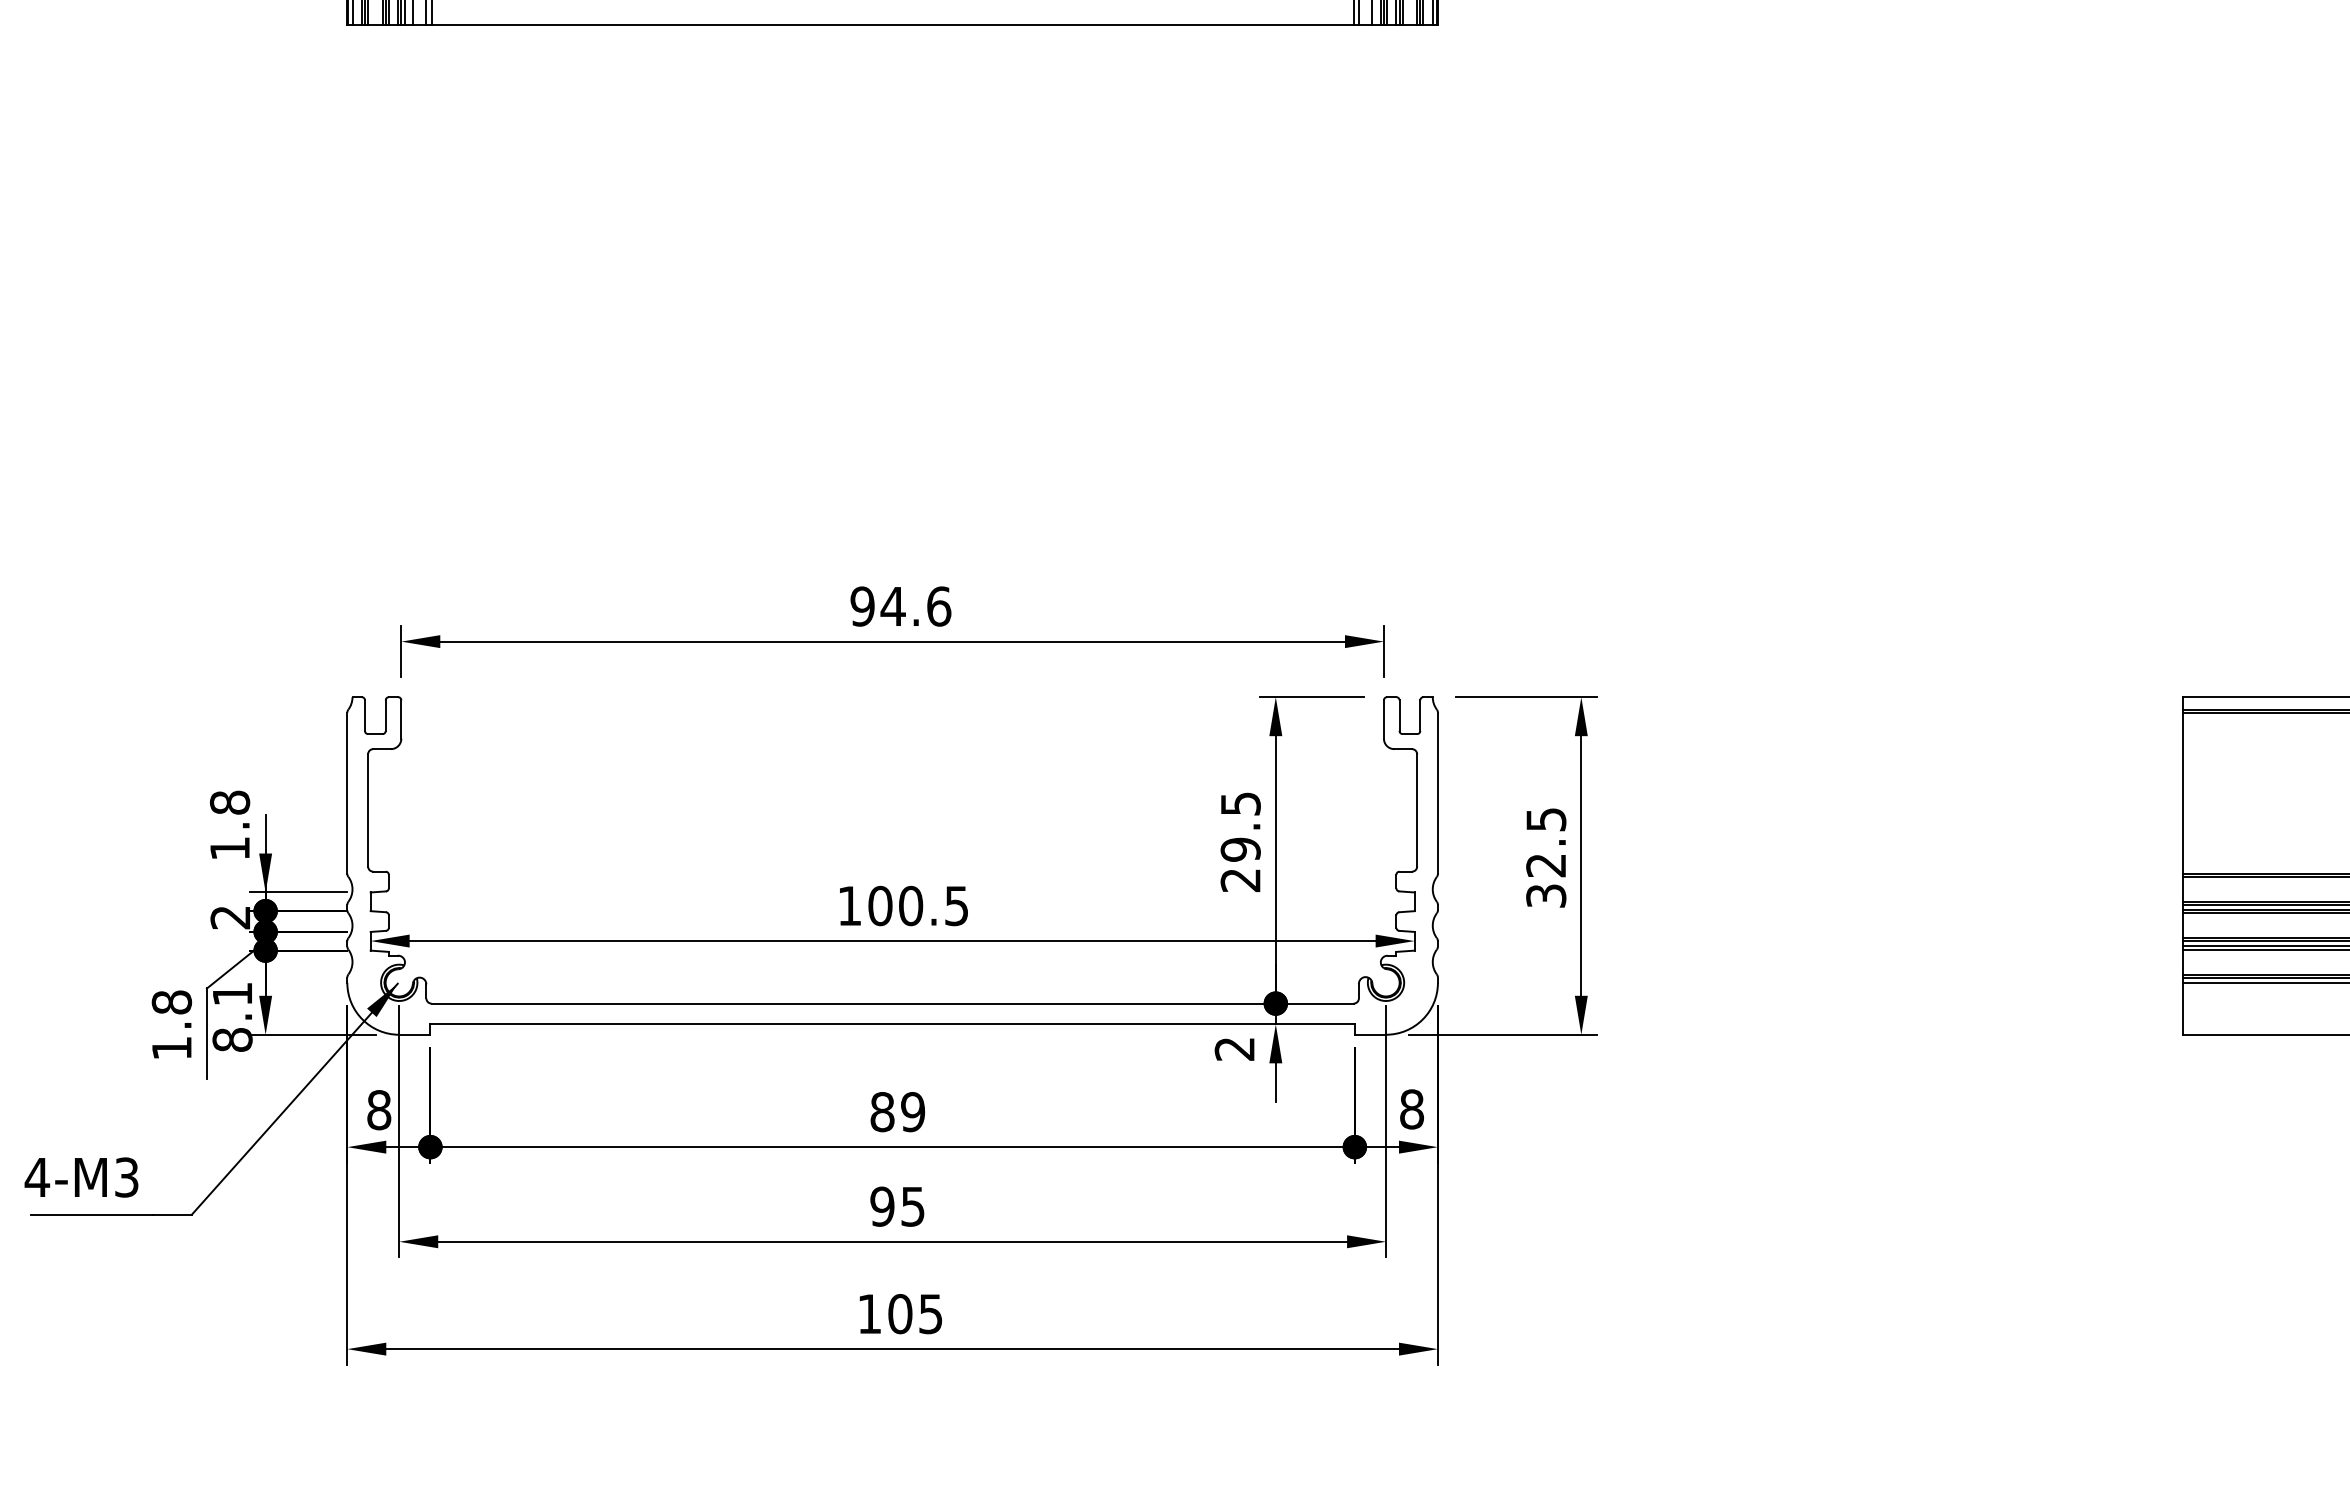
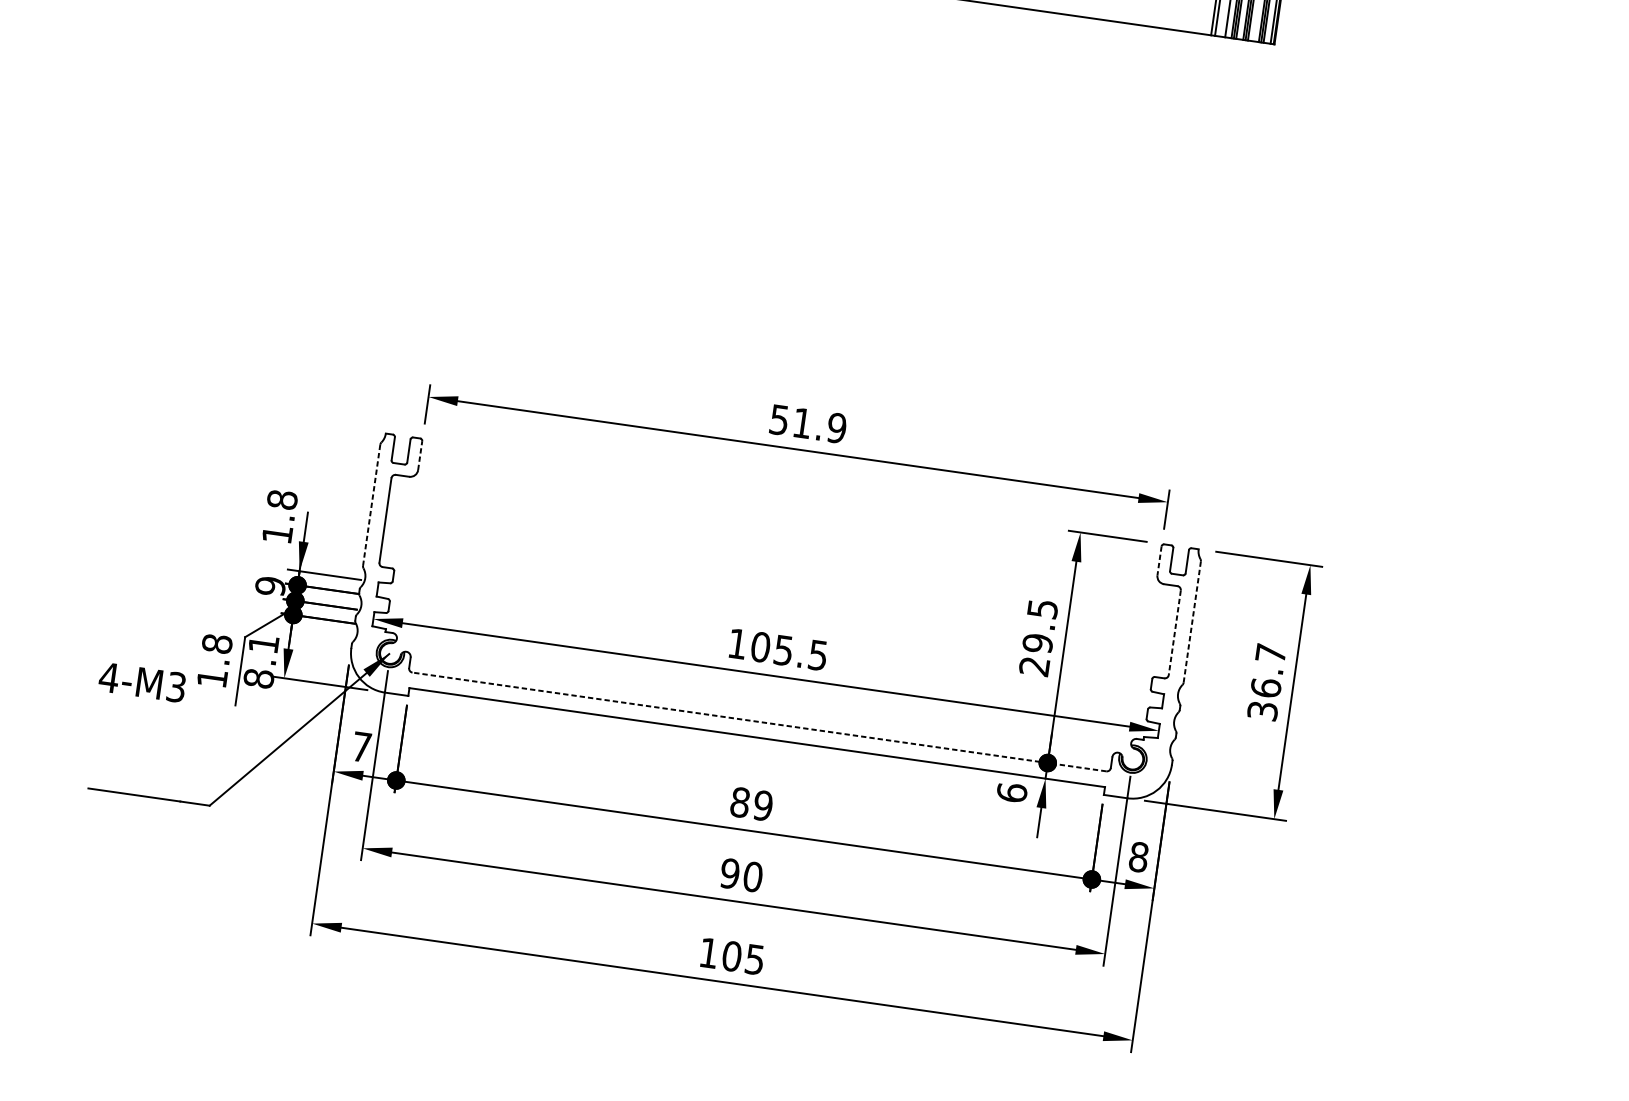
text: (900, 606) -> (807, 424), 94.6 -> 51.9
line: (401, 719) -> (420, 455), solid -> dashed
line: (1383, 720) -> (1159, 561), solid -> dashed
line: (1437, 792) -> (1192, 621), solid -> dashed
line: (347, 793) -> (371, 505), solid -> dashed
line: (1417, 810) -> (1175, 632), solid -> dashed
text: (1546, 842) -> (1268, 670), 32.5 -> 36.7
text: (911, 905) -> (784, 650), 100.5 -> 105.5
text: (230, 917) -> (270, 586), 2 -> 9
line: (892, 1003) -> (759, 721), solid -> dashed
text: (1234, 1048) -> (1011, 792), 2 -> 6
text: (379, 1110) -> (361, 747), 8 -> 7
text: (81, 1177) -> (142, 682), moved
text: (913, 1206) -> (753, 876), 95 -> 90

